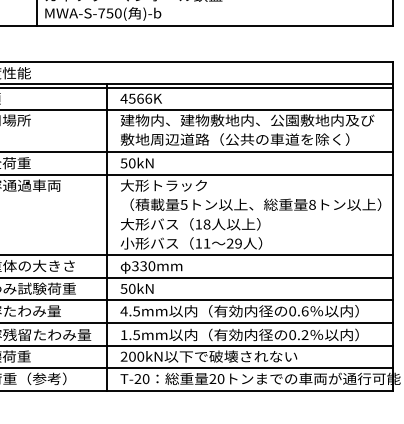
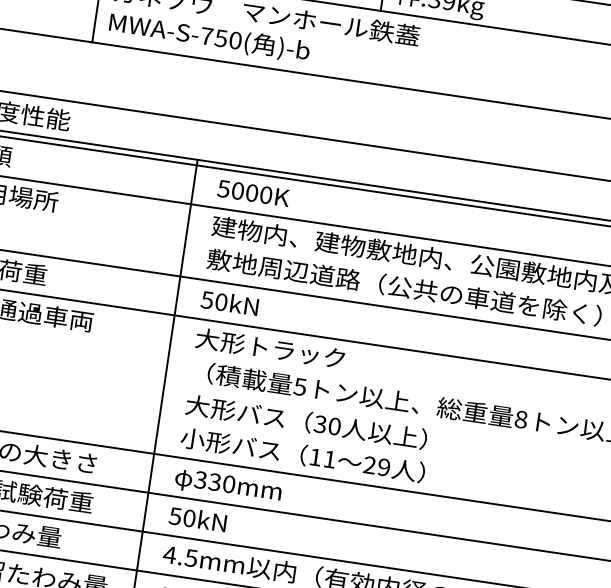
text: (136, 98) -> (245, 191), 4566K -> 5000K
text: (202, 224) -> (326, 425), 18 -> 30

